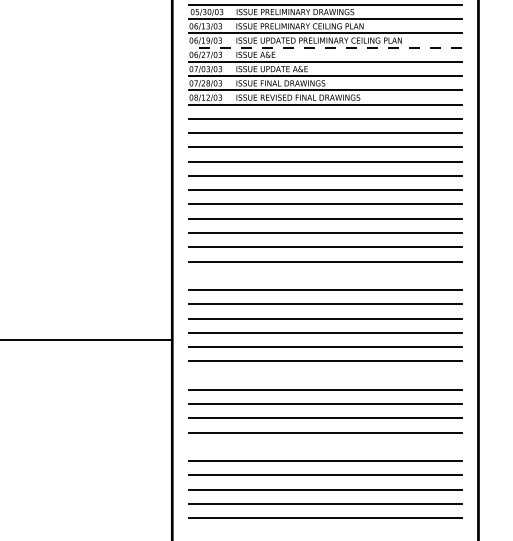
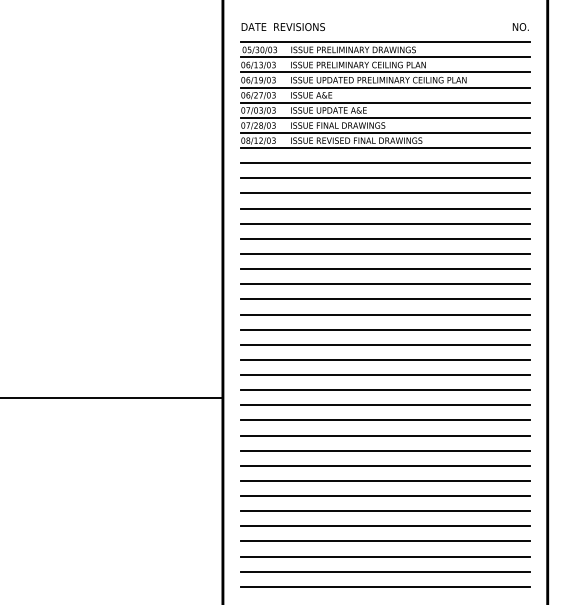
line: (325, 47) -> (385, 87), dashed -> solid
line: (324, 275) -> (384, 329), added
line: (324, 375) -> (384, 435), added
line: (324, 447) -> (384, 511), added

